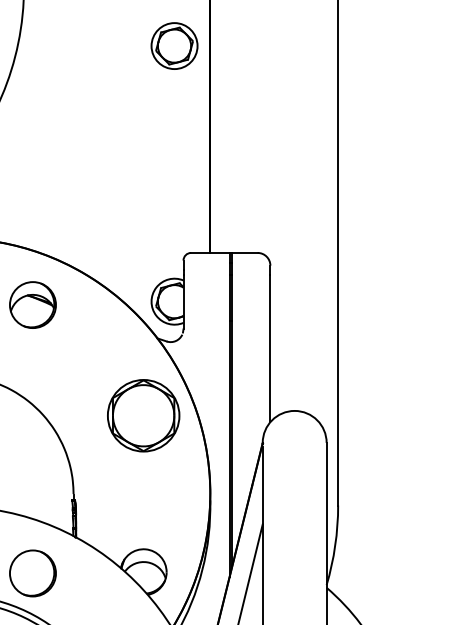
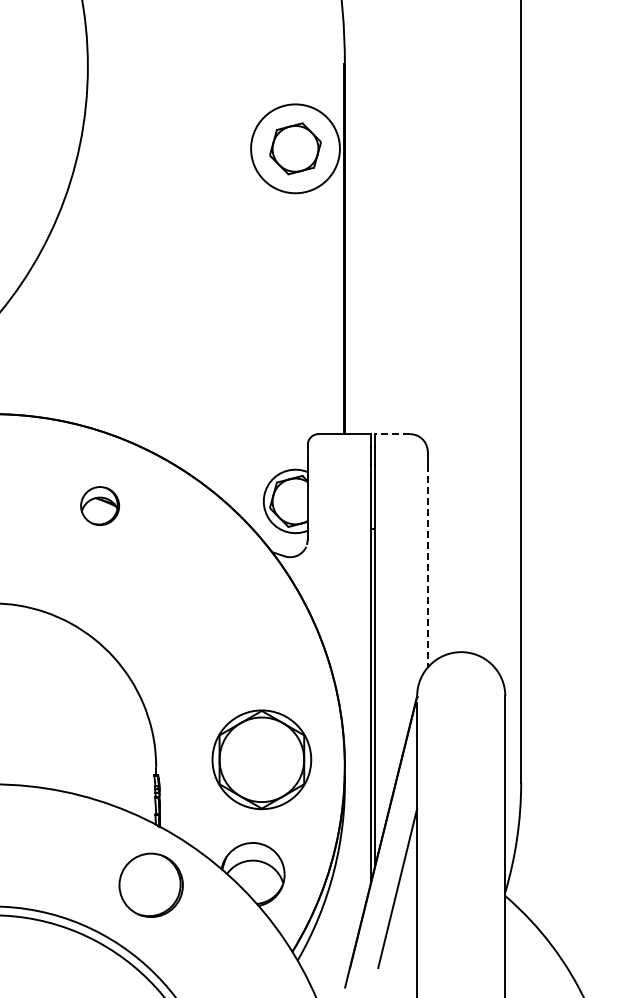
circle: (174, 45) -> (295, 148), size x1.4
line: (244, 253) -> (392, 434), solid -> dashed
part: (32, 304) -> (99, 505), size x0.6
line: (270, 348) -> (427, 566), solid -> dashed
part: (143, 415) -> (261, 759), moved
part: (32, 572) -> (150, 884), moved

